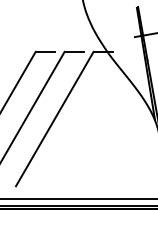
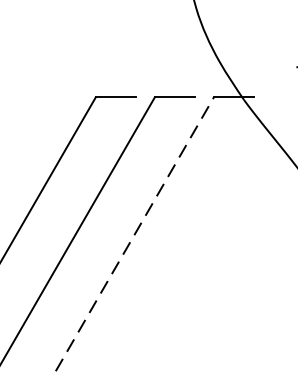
line: (54, 119) -> (134, 235), solid -> dashed

